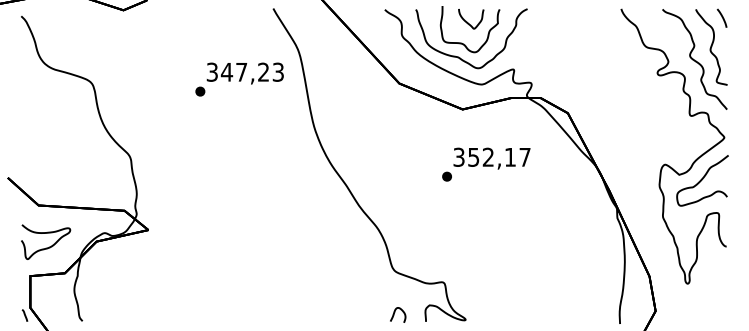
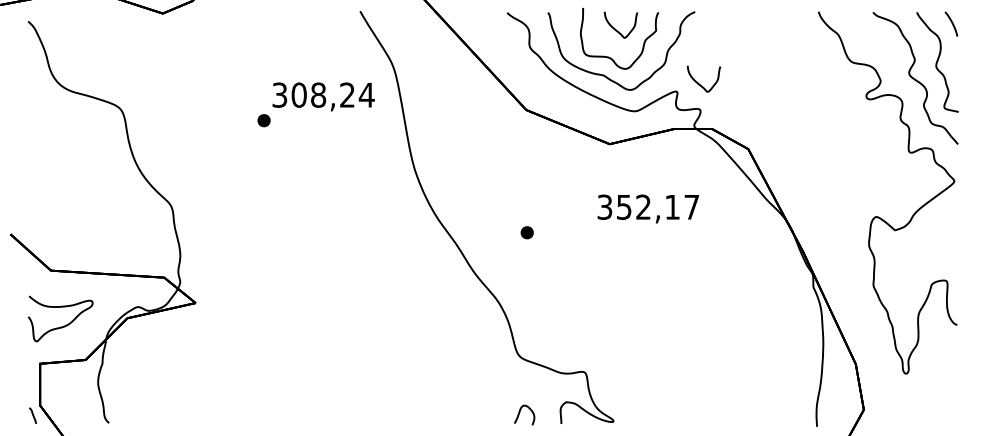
curve: (531, 63) -> (700, 83), added
text: (252, 71) -> (332, 94), 347,23 -> 308,24
part: (446, 176) -> (526, 232), moved
curve: (702, 180) -> (925, 237), removed

